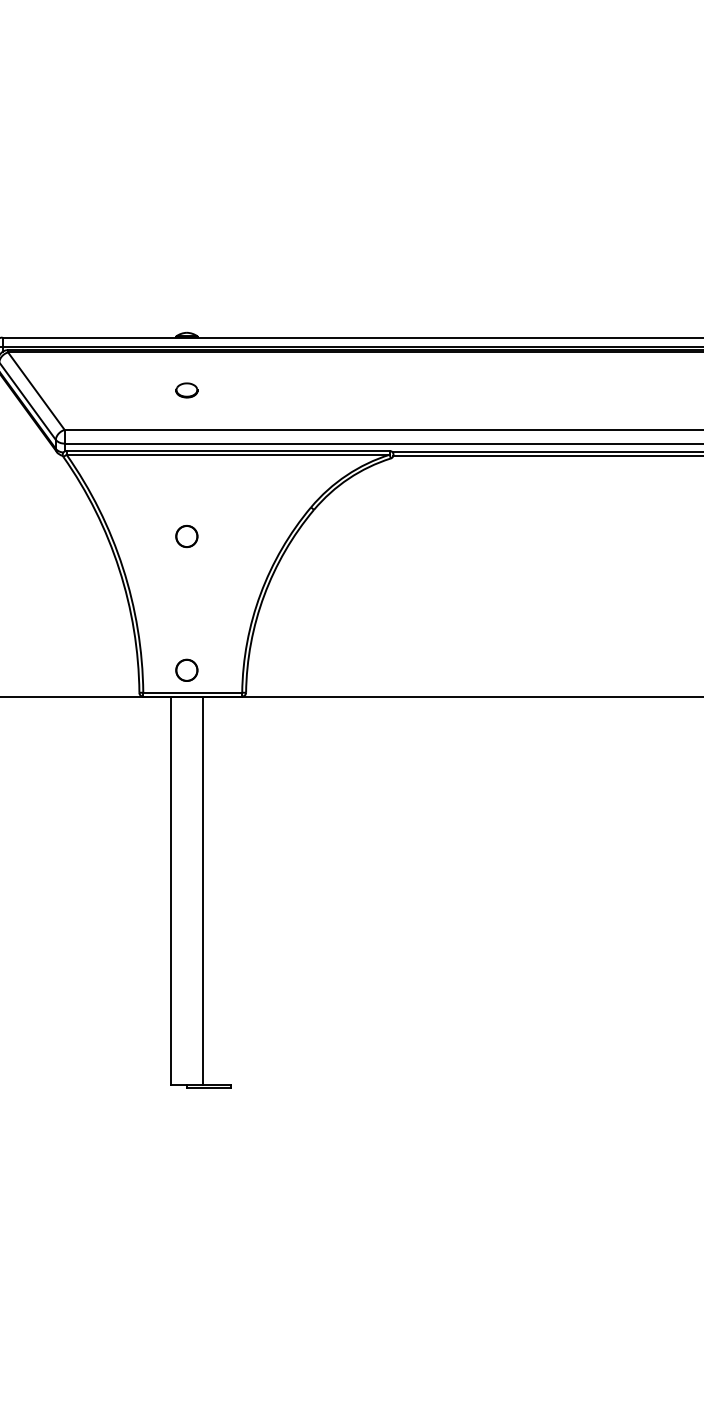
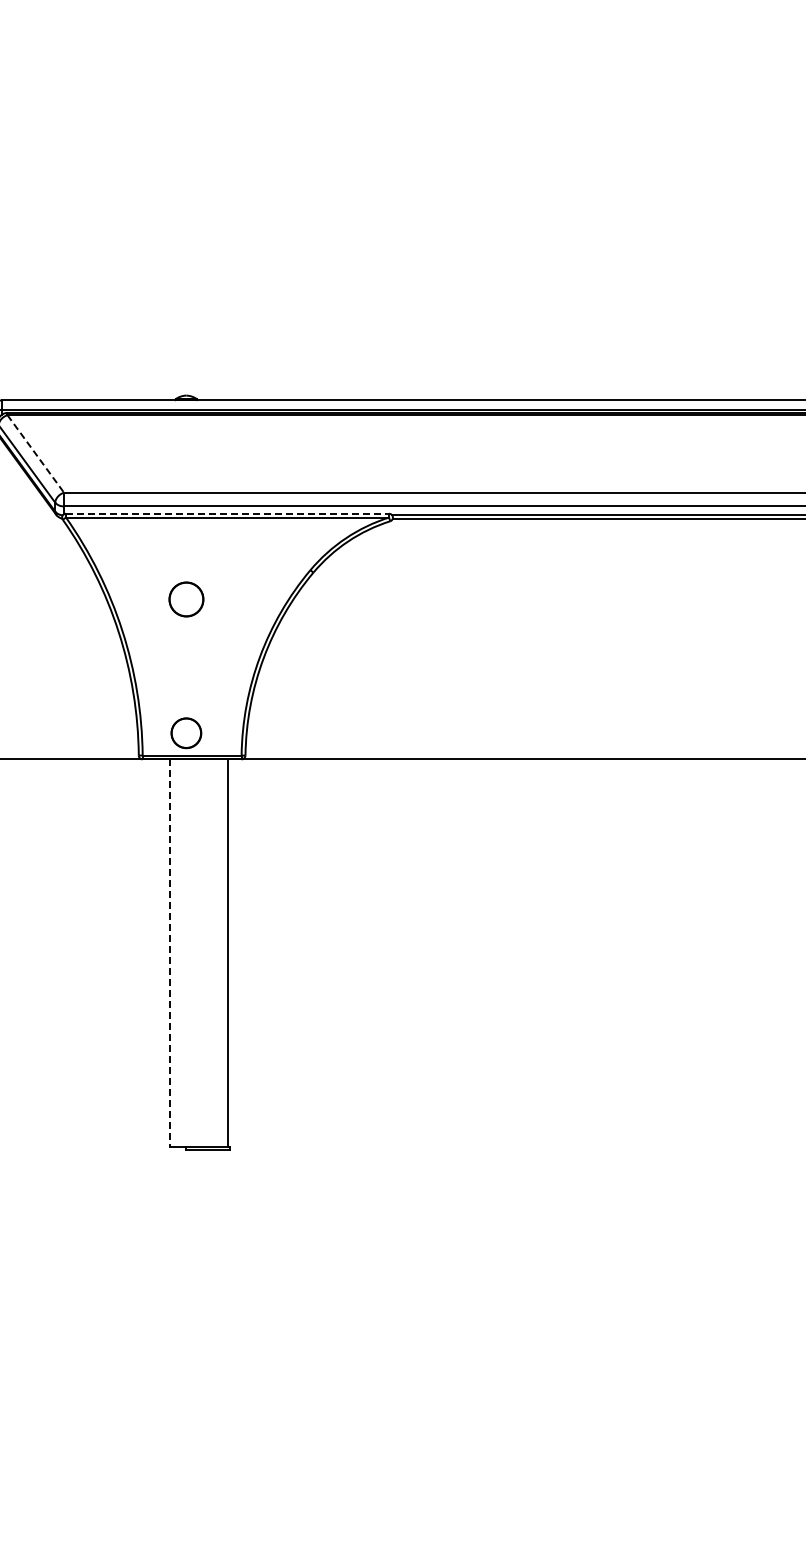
line: (36, 390) -> (35, 453), solid -> dashed
part: (186, 390) -> (185, 453), removed
line: (228, 450) -> (227, 513), solid -> dashed
circle: (186, 535) -> (185, 598), size x1.6
circle: (186, 669) -> (185, 732), size x1.4
line: (170, 890) -> (169, 953), solid -> dashed
line: (203, 890) -> (227, 953), moved

